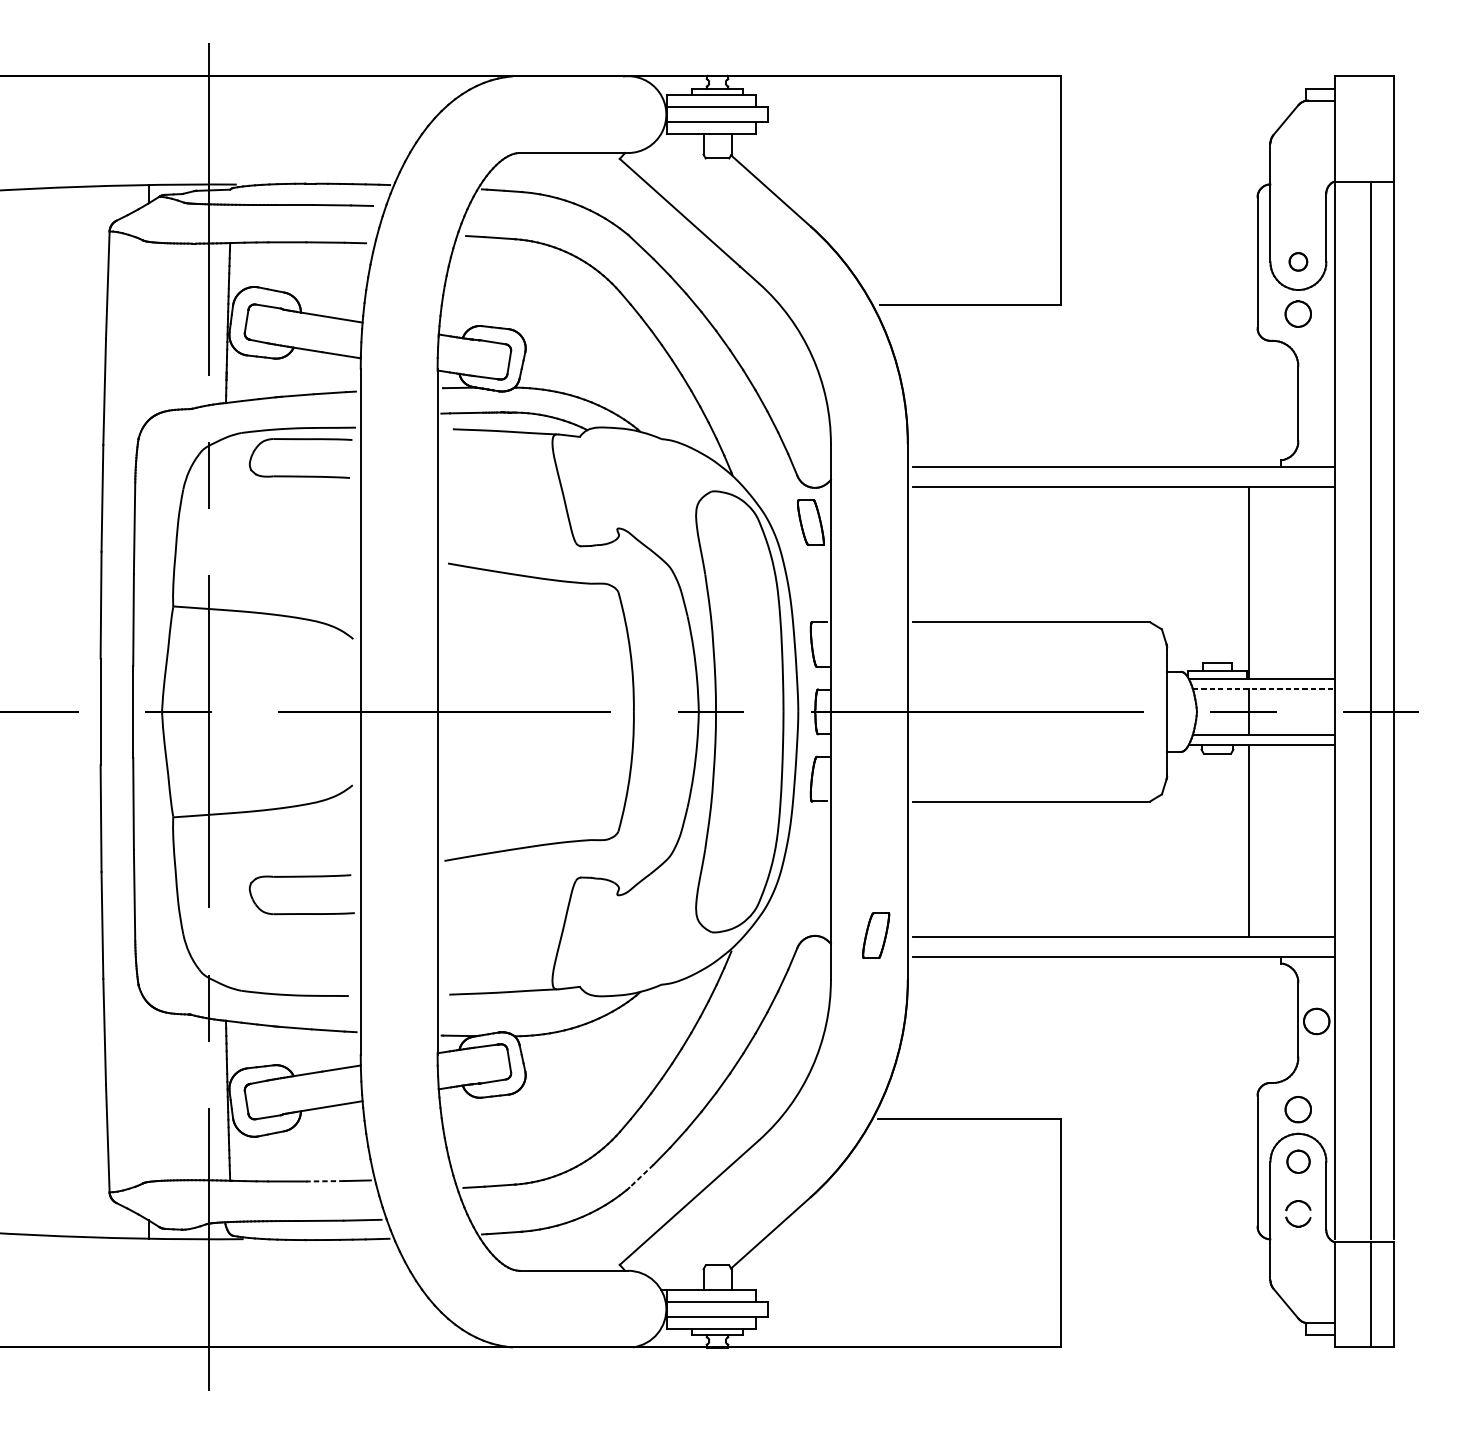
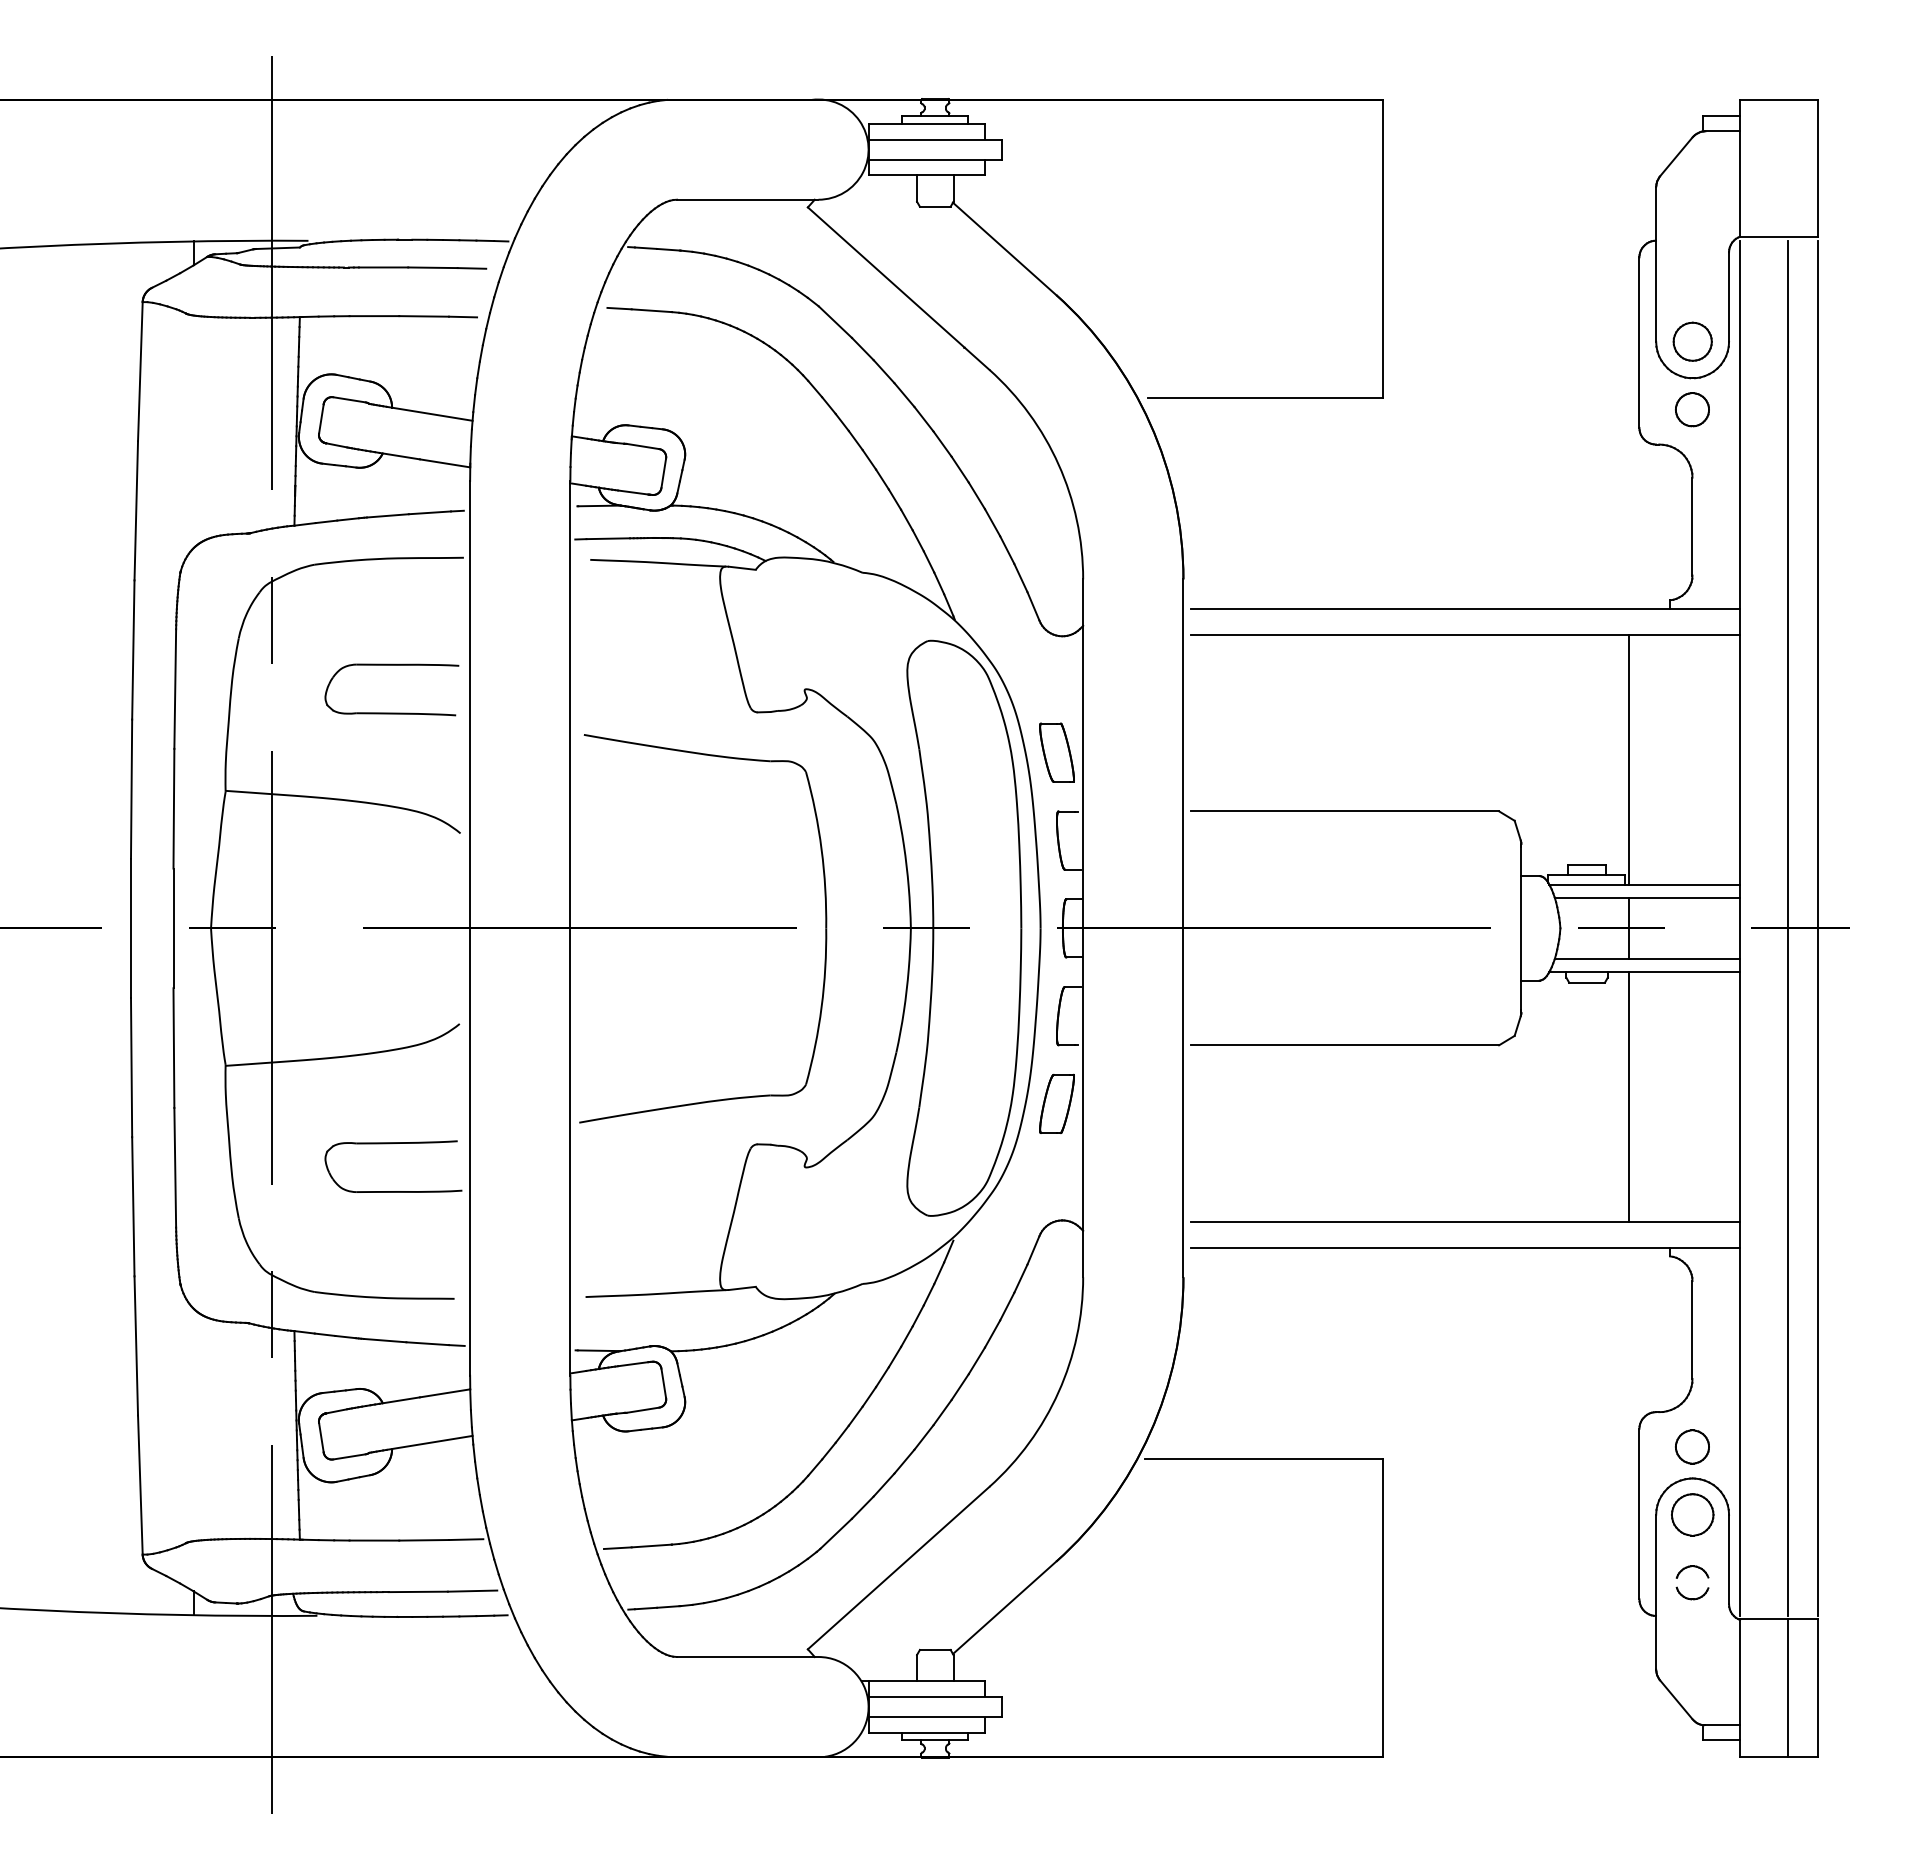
part: (1298, 261) -> (1692, 341), size x1.67
part: (300, 475) -> (391, 712), moved
part: (810, 522) -> (1056, 752), moved
line: (1263, 689) -> (1647, 898), dashed -> solid
part: (875, 935) -> (1056, 1103), moved
part: (1316, 1021) -> (1716, 1331), removed
part: (1298, 1161) -> (1692, 1514), size x1.43
line: (641, 1176) -> (836, 1533), dashed -> solid
line: (325, 1181) -> (424, 1540), dashed -> solid

